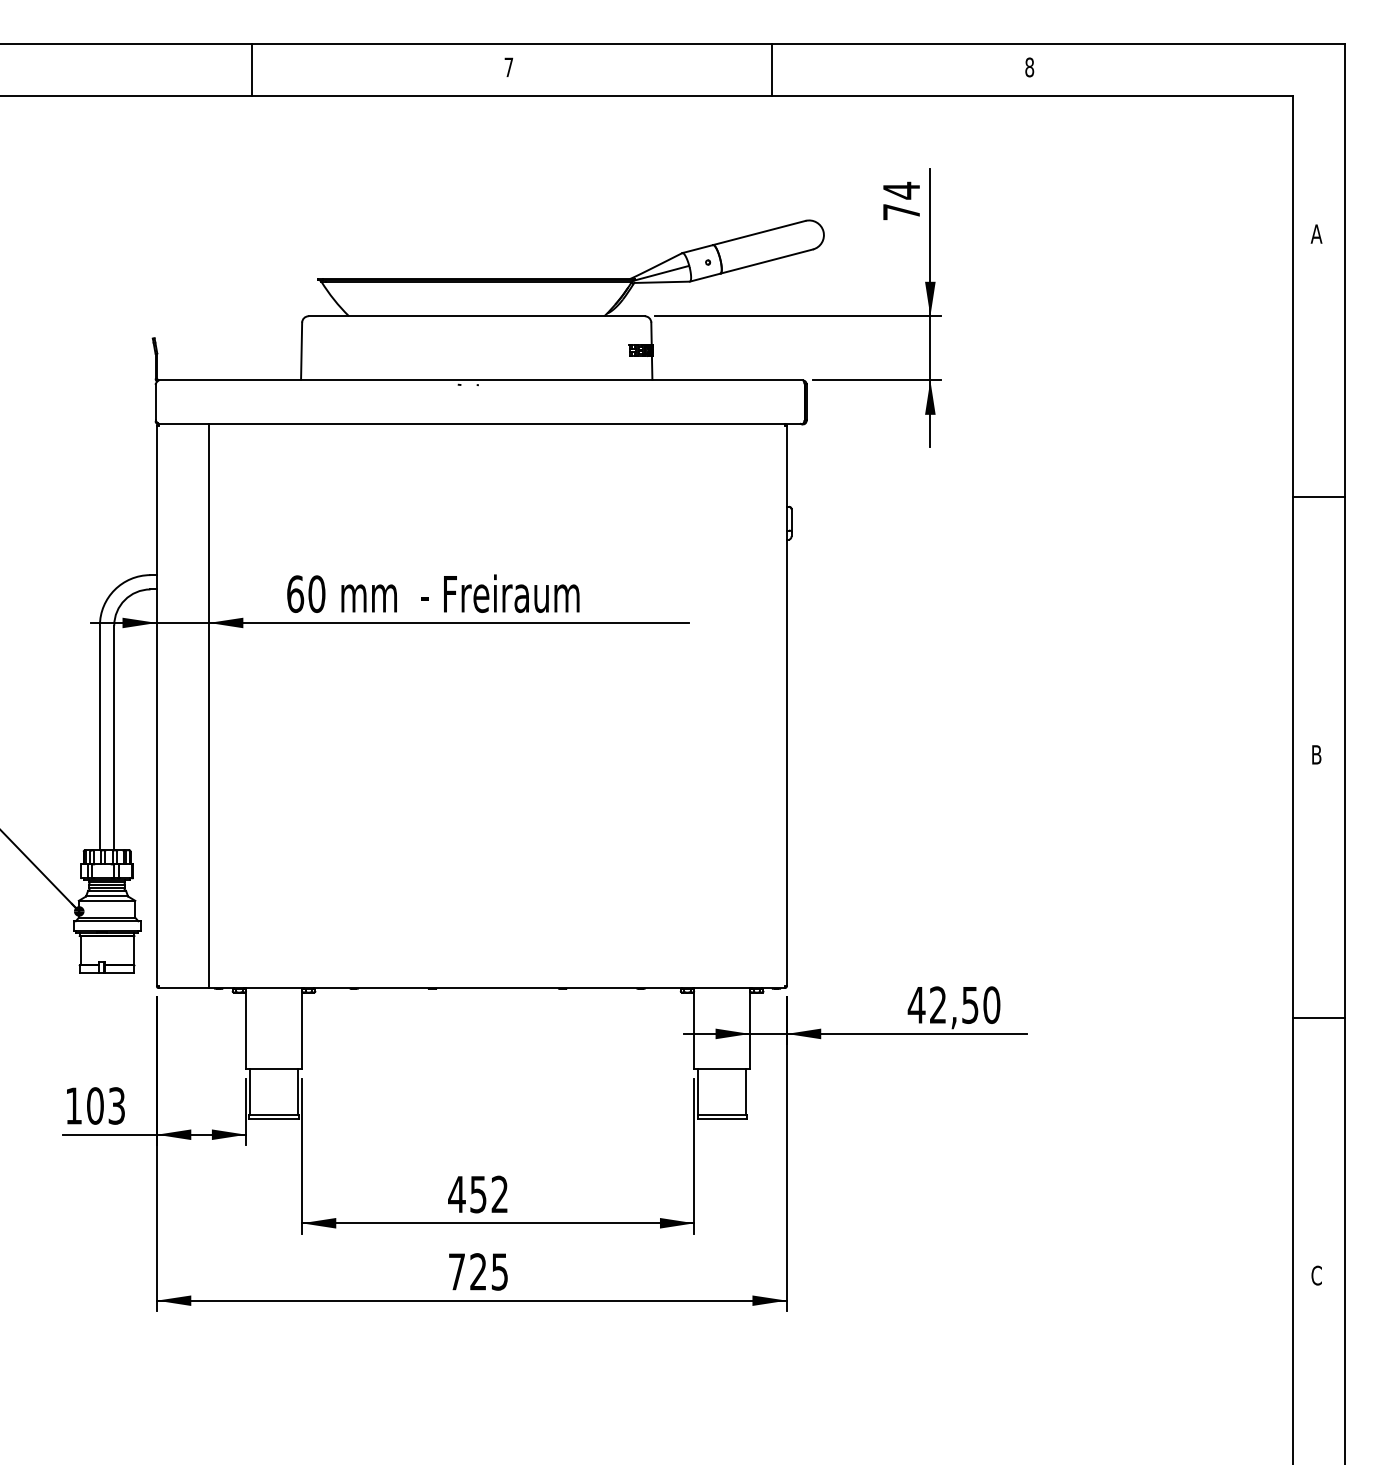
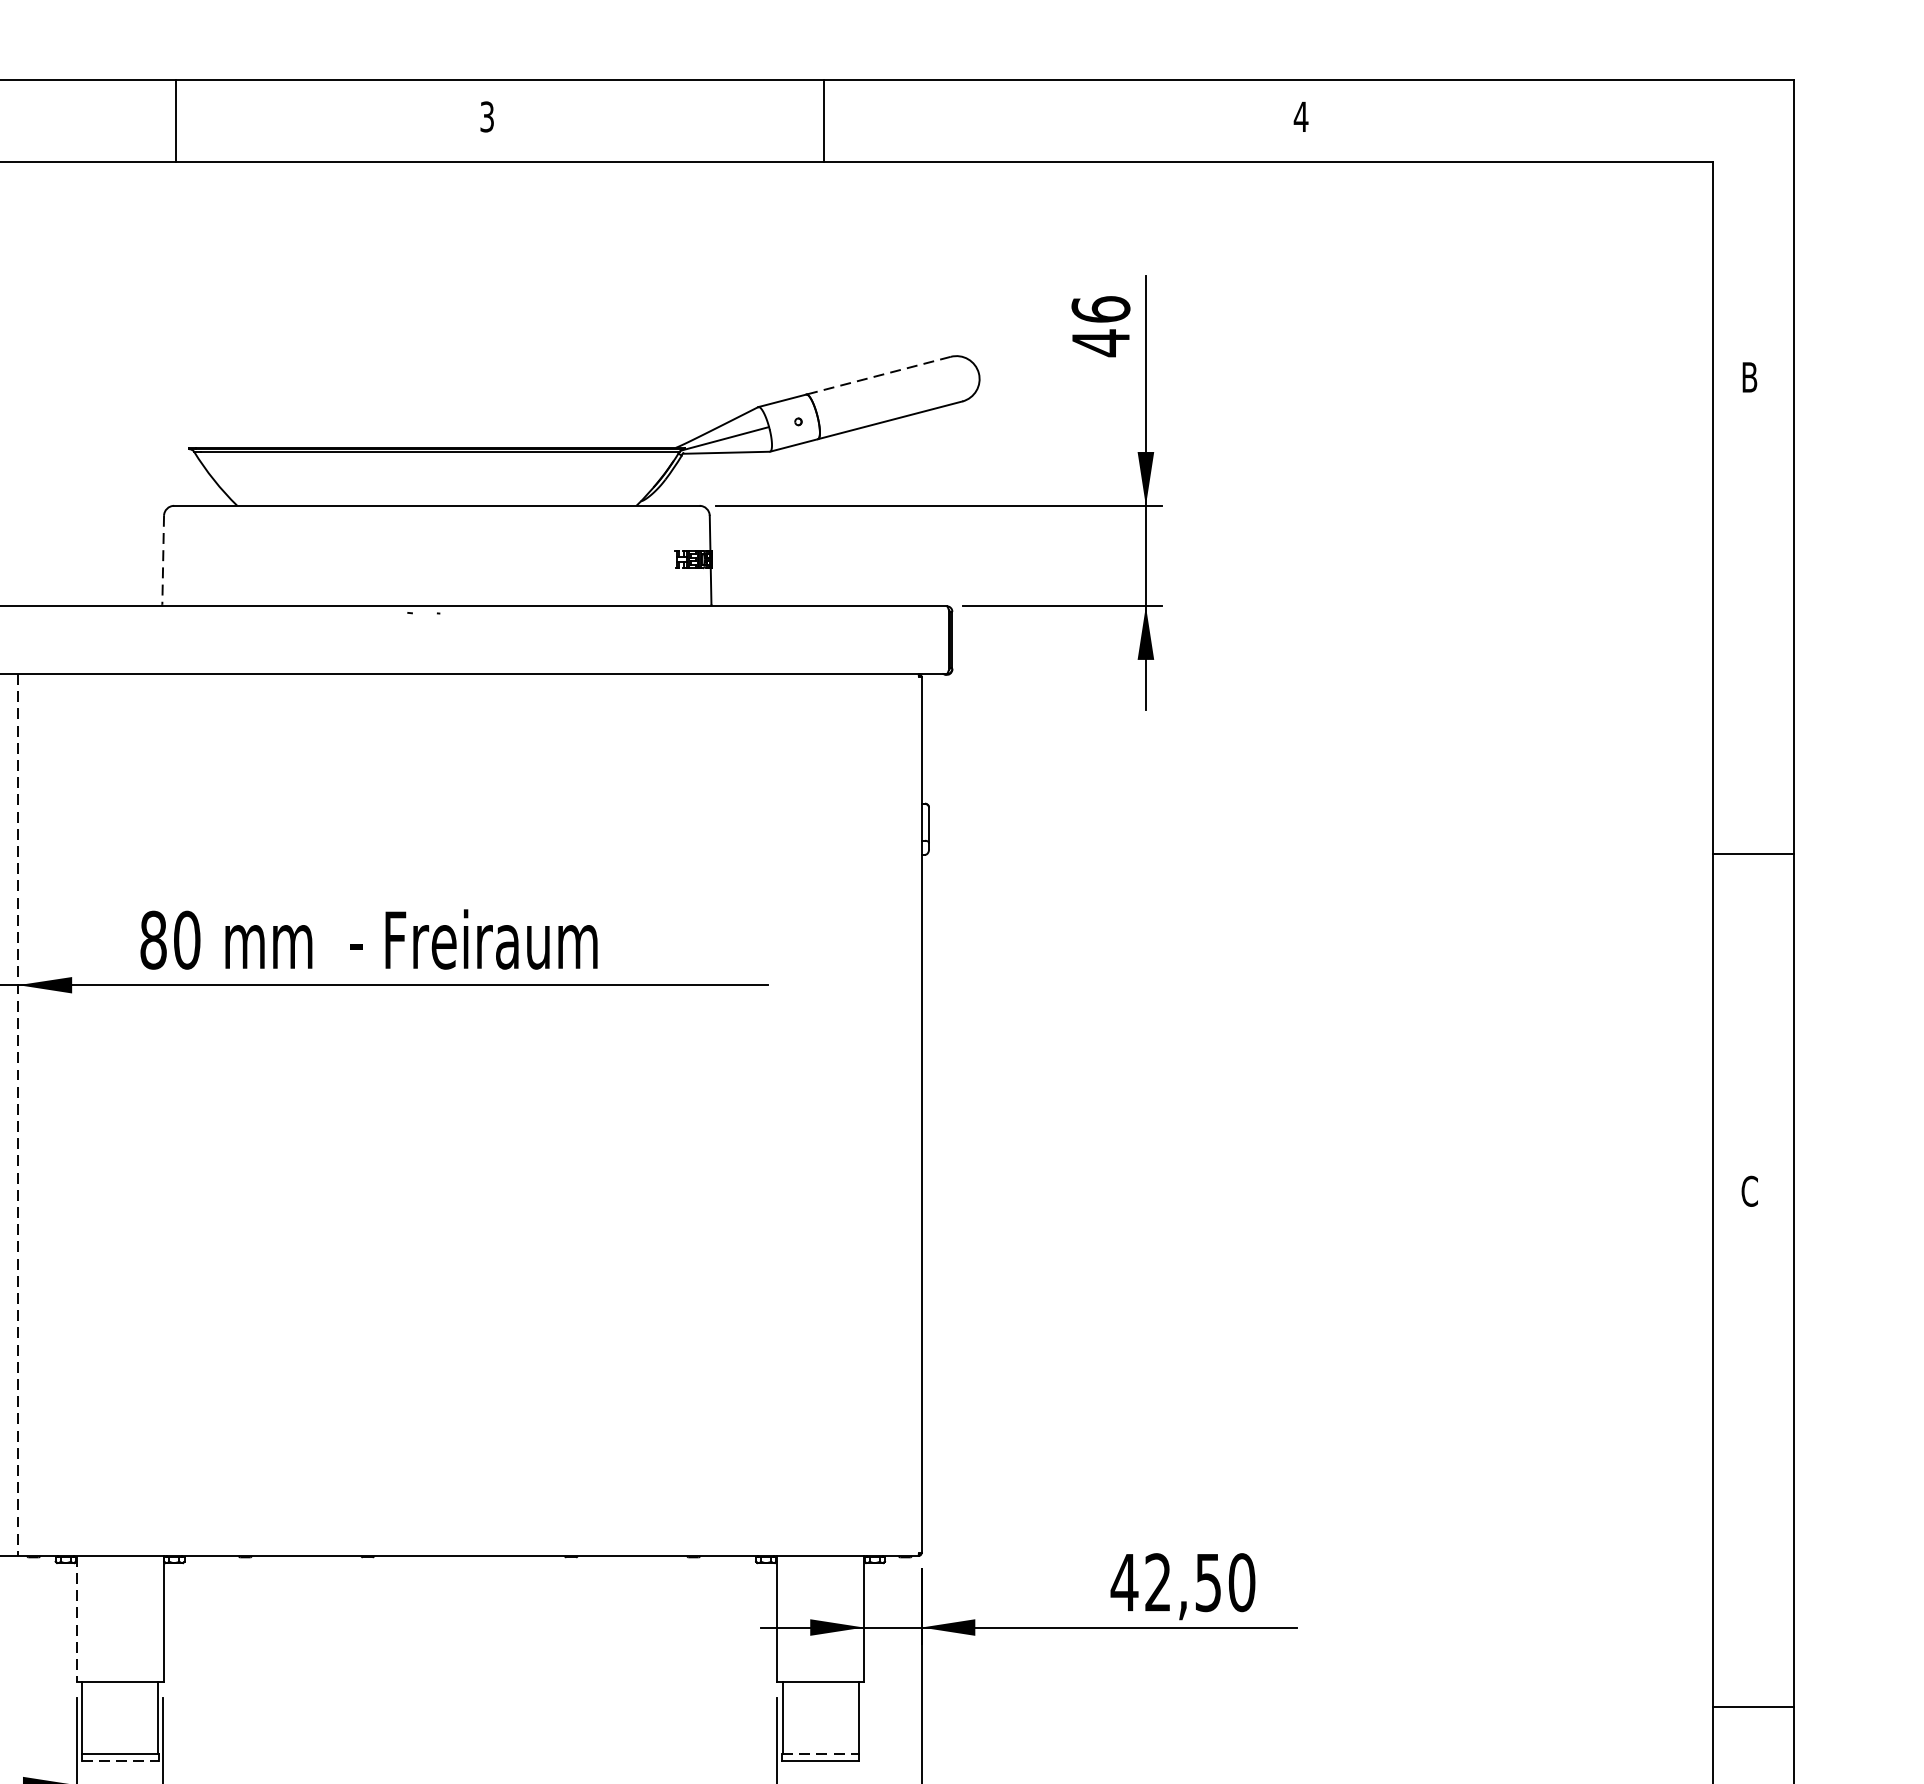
text: (508, 67) -> (486, 117), 7 -> 3
text: (1029, 67) -> (1300, 117), 8 -> 4
line: (251, 69) -> (175, 120), moved
line: (772, 69) -> (824, 120), moved
text: (901, 201) -> (1100, 326), 74 -> 46
line: (759, 233) -> (878, 376), solid -> dashed
text: (1316, 233) -> (1749, 376), A -> B
line: (301, 351) -> (163, 560), solid -> dashed
line: (1319, 497) -> (1754, 854), moved
text: (295, 593) -> (153, 939), 60 -> 80
line: (208, 706) -> (17, 1115), solid -> dashed
text: (1316, 754) -> (1749, 1190), B -> C
line: (1319, 1017) -> (1754, 1706), moved
line: (246, 1028) -> (77, 1619), solid -> dashed
line: (722, 1114) -> (821, 1753), solid -> dashed
line: (274, 1119) -> (120, 1761), solid -> dashed

